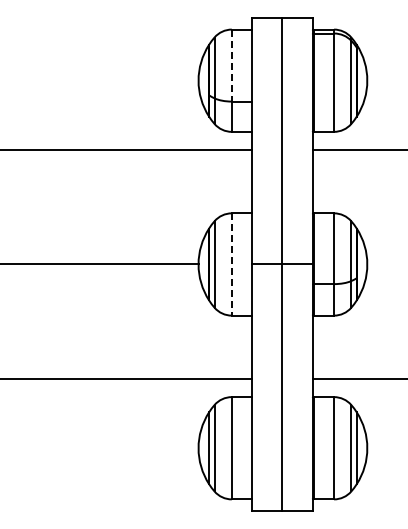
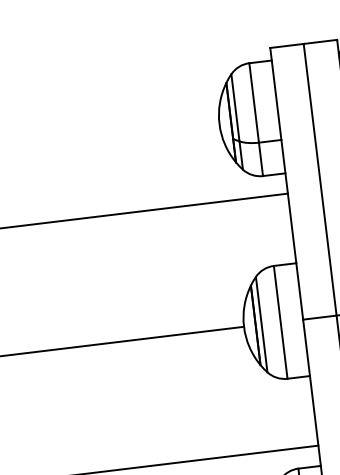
line: (231, 66) -> (253, 104), dashed -> solid
line: (231, 264) -> (280, 322), dashed -> solid

